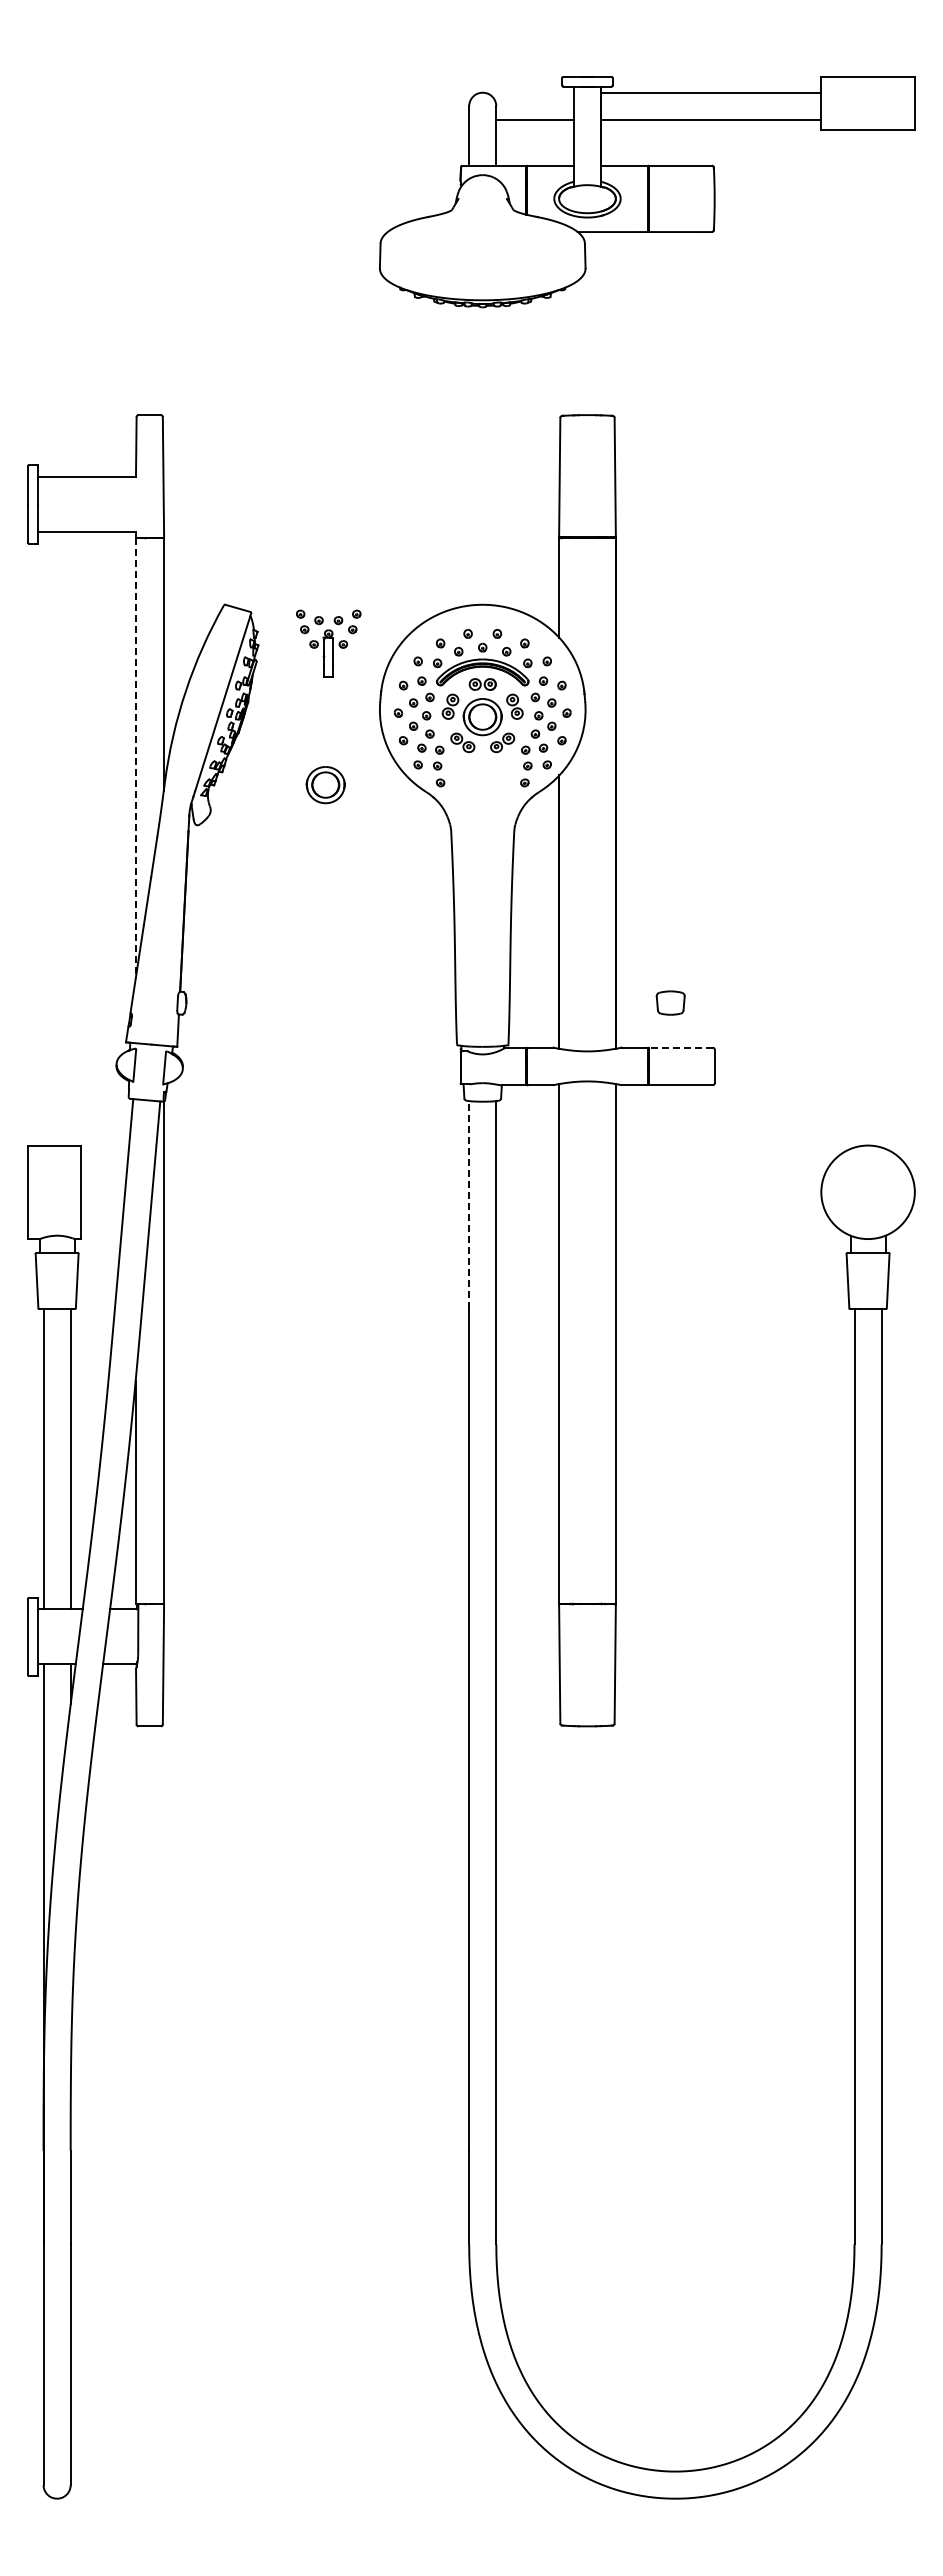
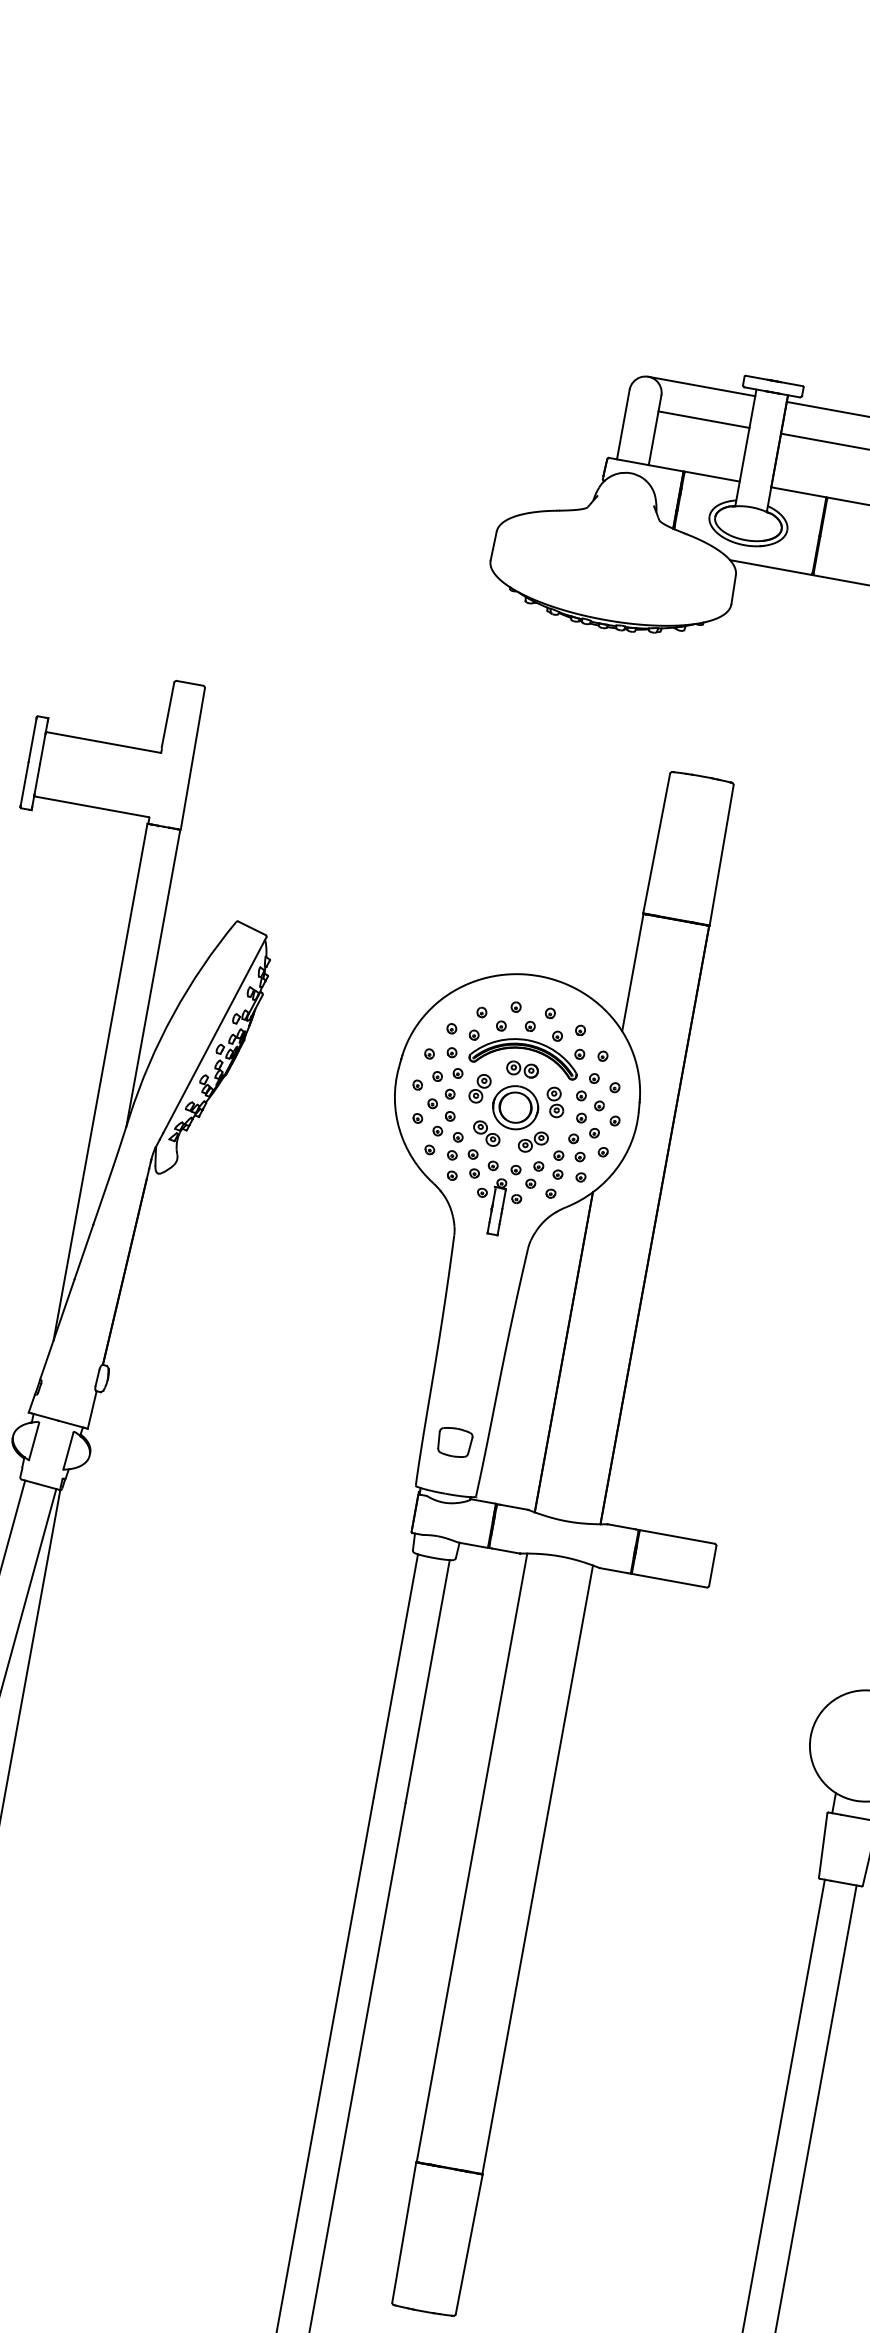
line: (528, 92) -> (702, 386), added
part: (328, 643) -> (499, 1194), moved
line: (135, 758) -> (100, 1082), dashed -> solid
part: (325, 785) -> (316, 1154), removed
part: (670, 1002) -> (454, 1441), moved
line: (681, 1047) -> (677, 1536), dashed -> solid
line: (469, 1204) -> (396, 1675), dashed -> solid

